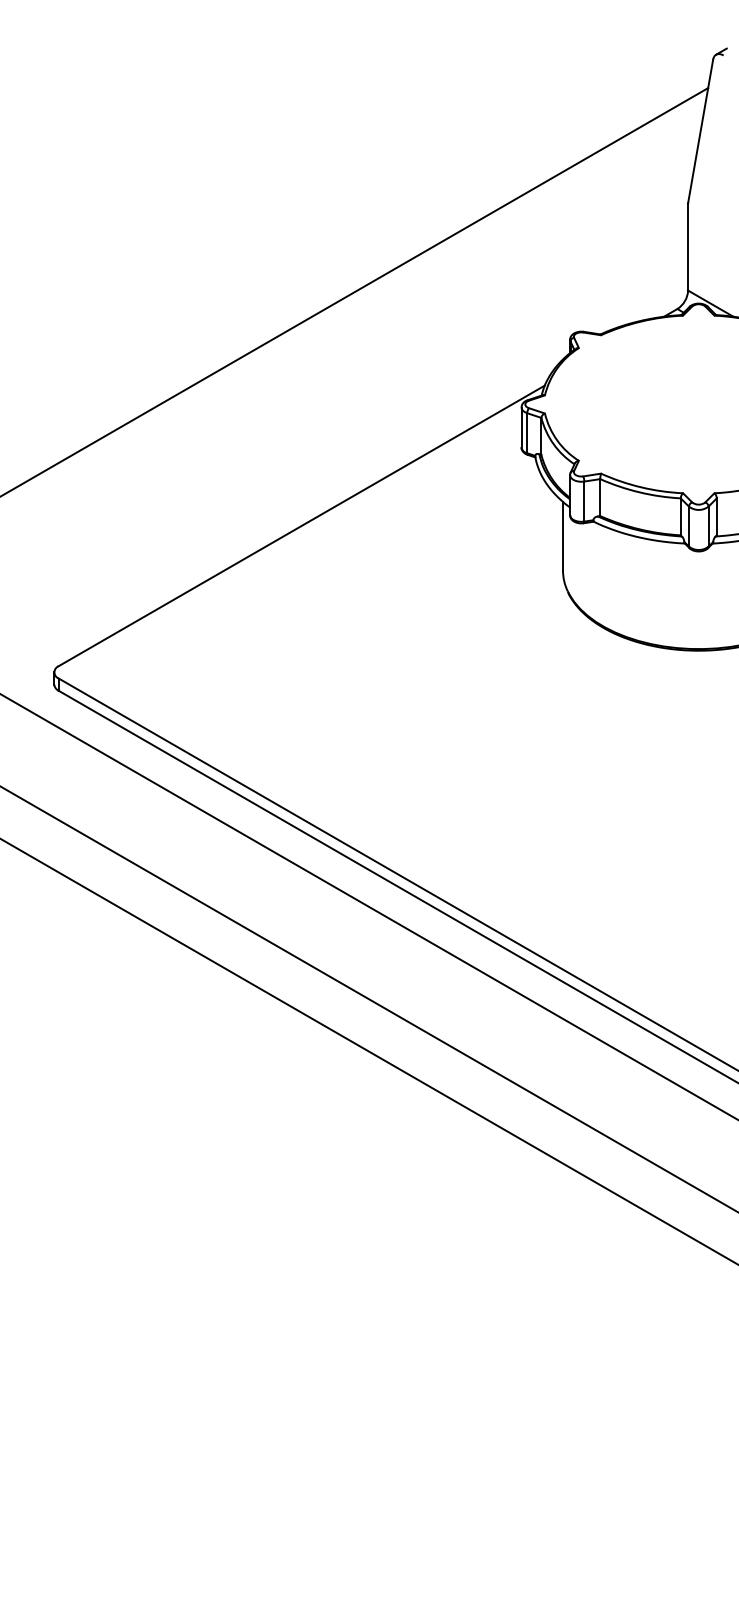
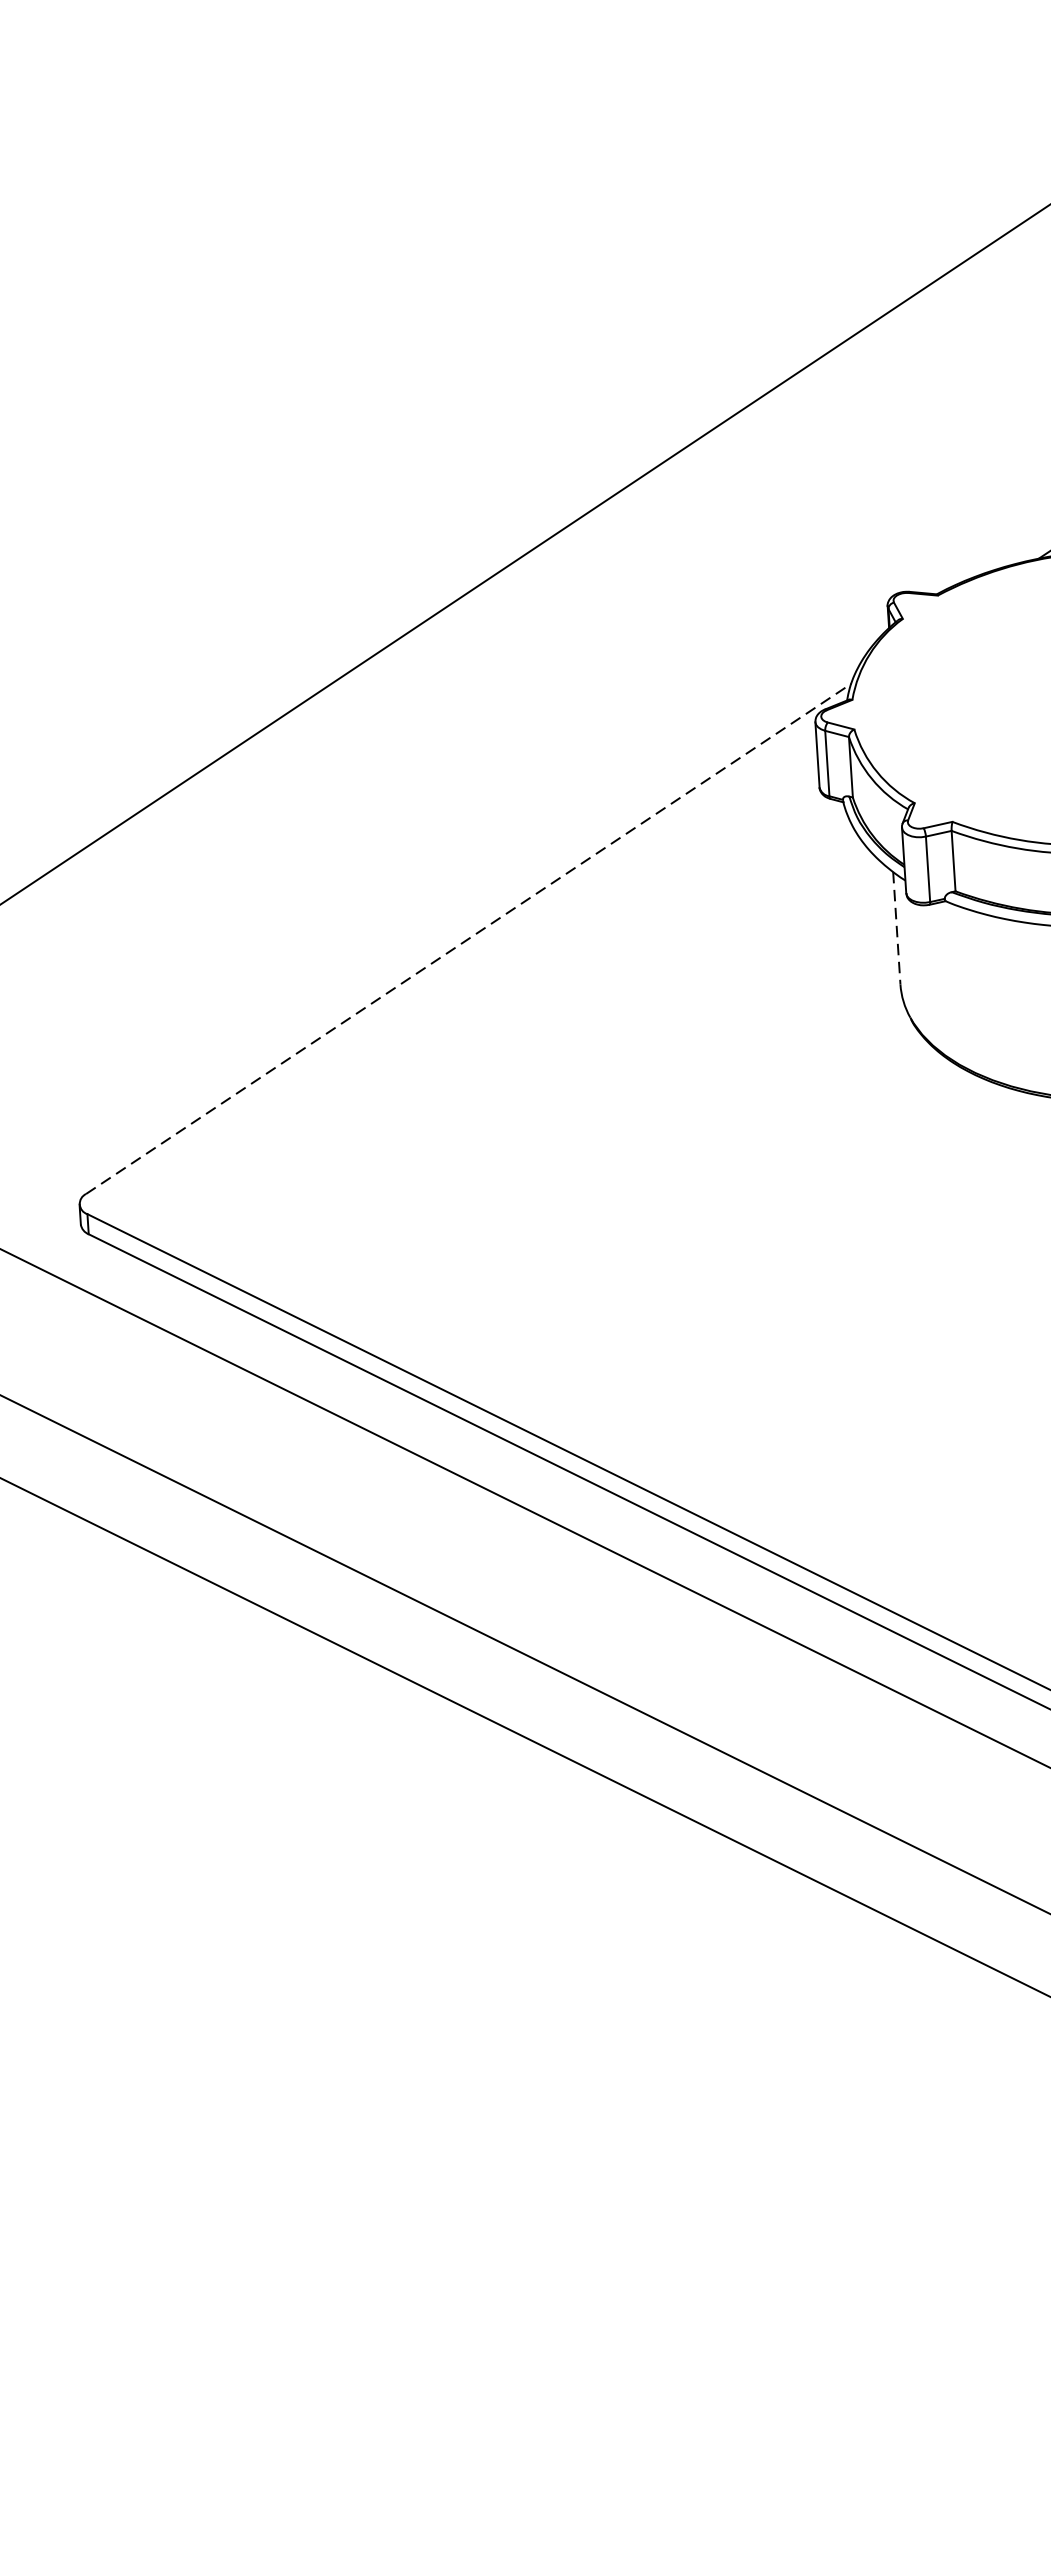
line: (301, 525) -> (468, 938), solid -> dashed
line: (563, 536) -> (897, 928), solid -> dashed

